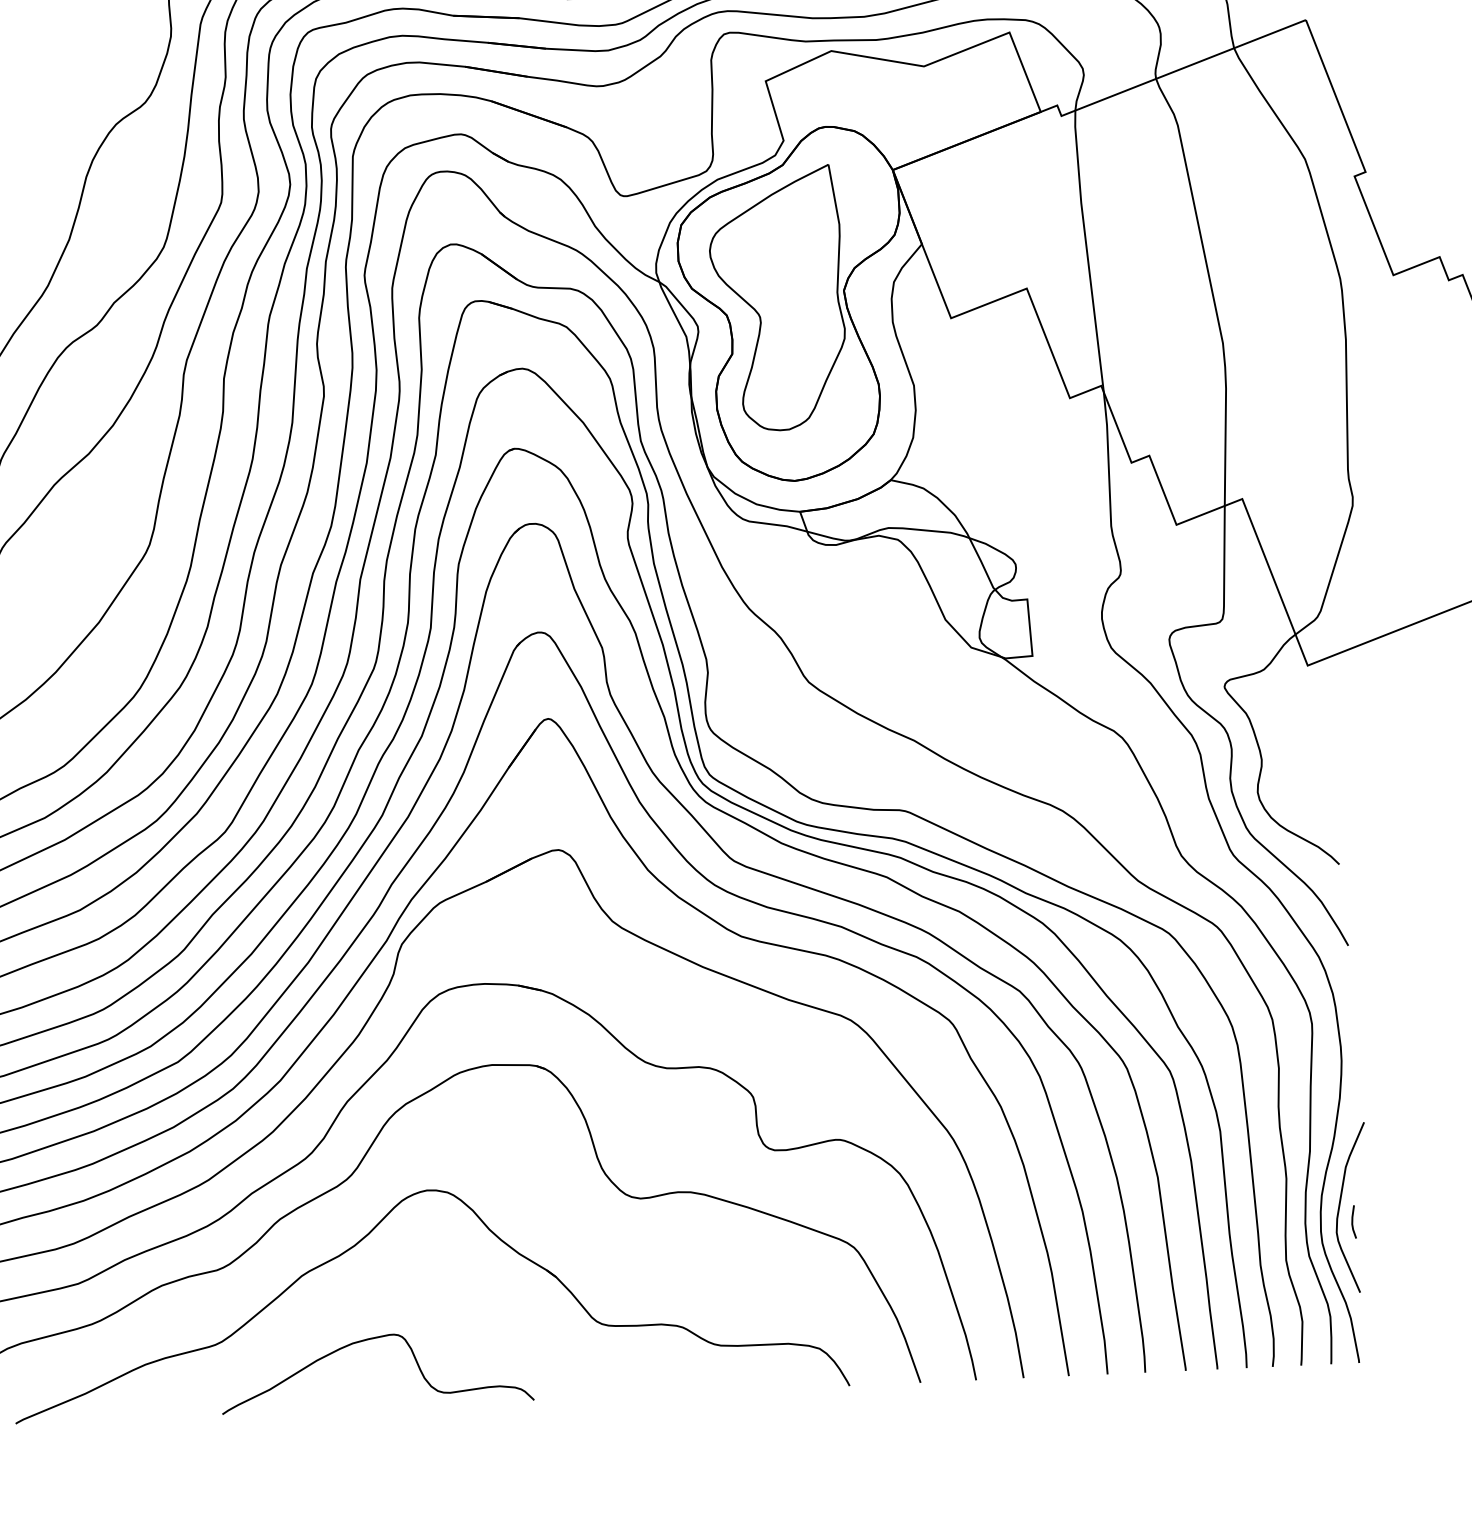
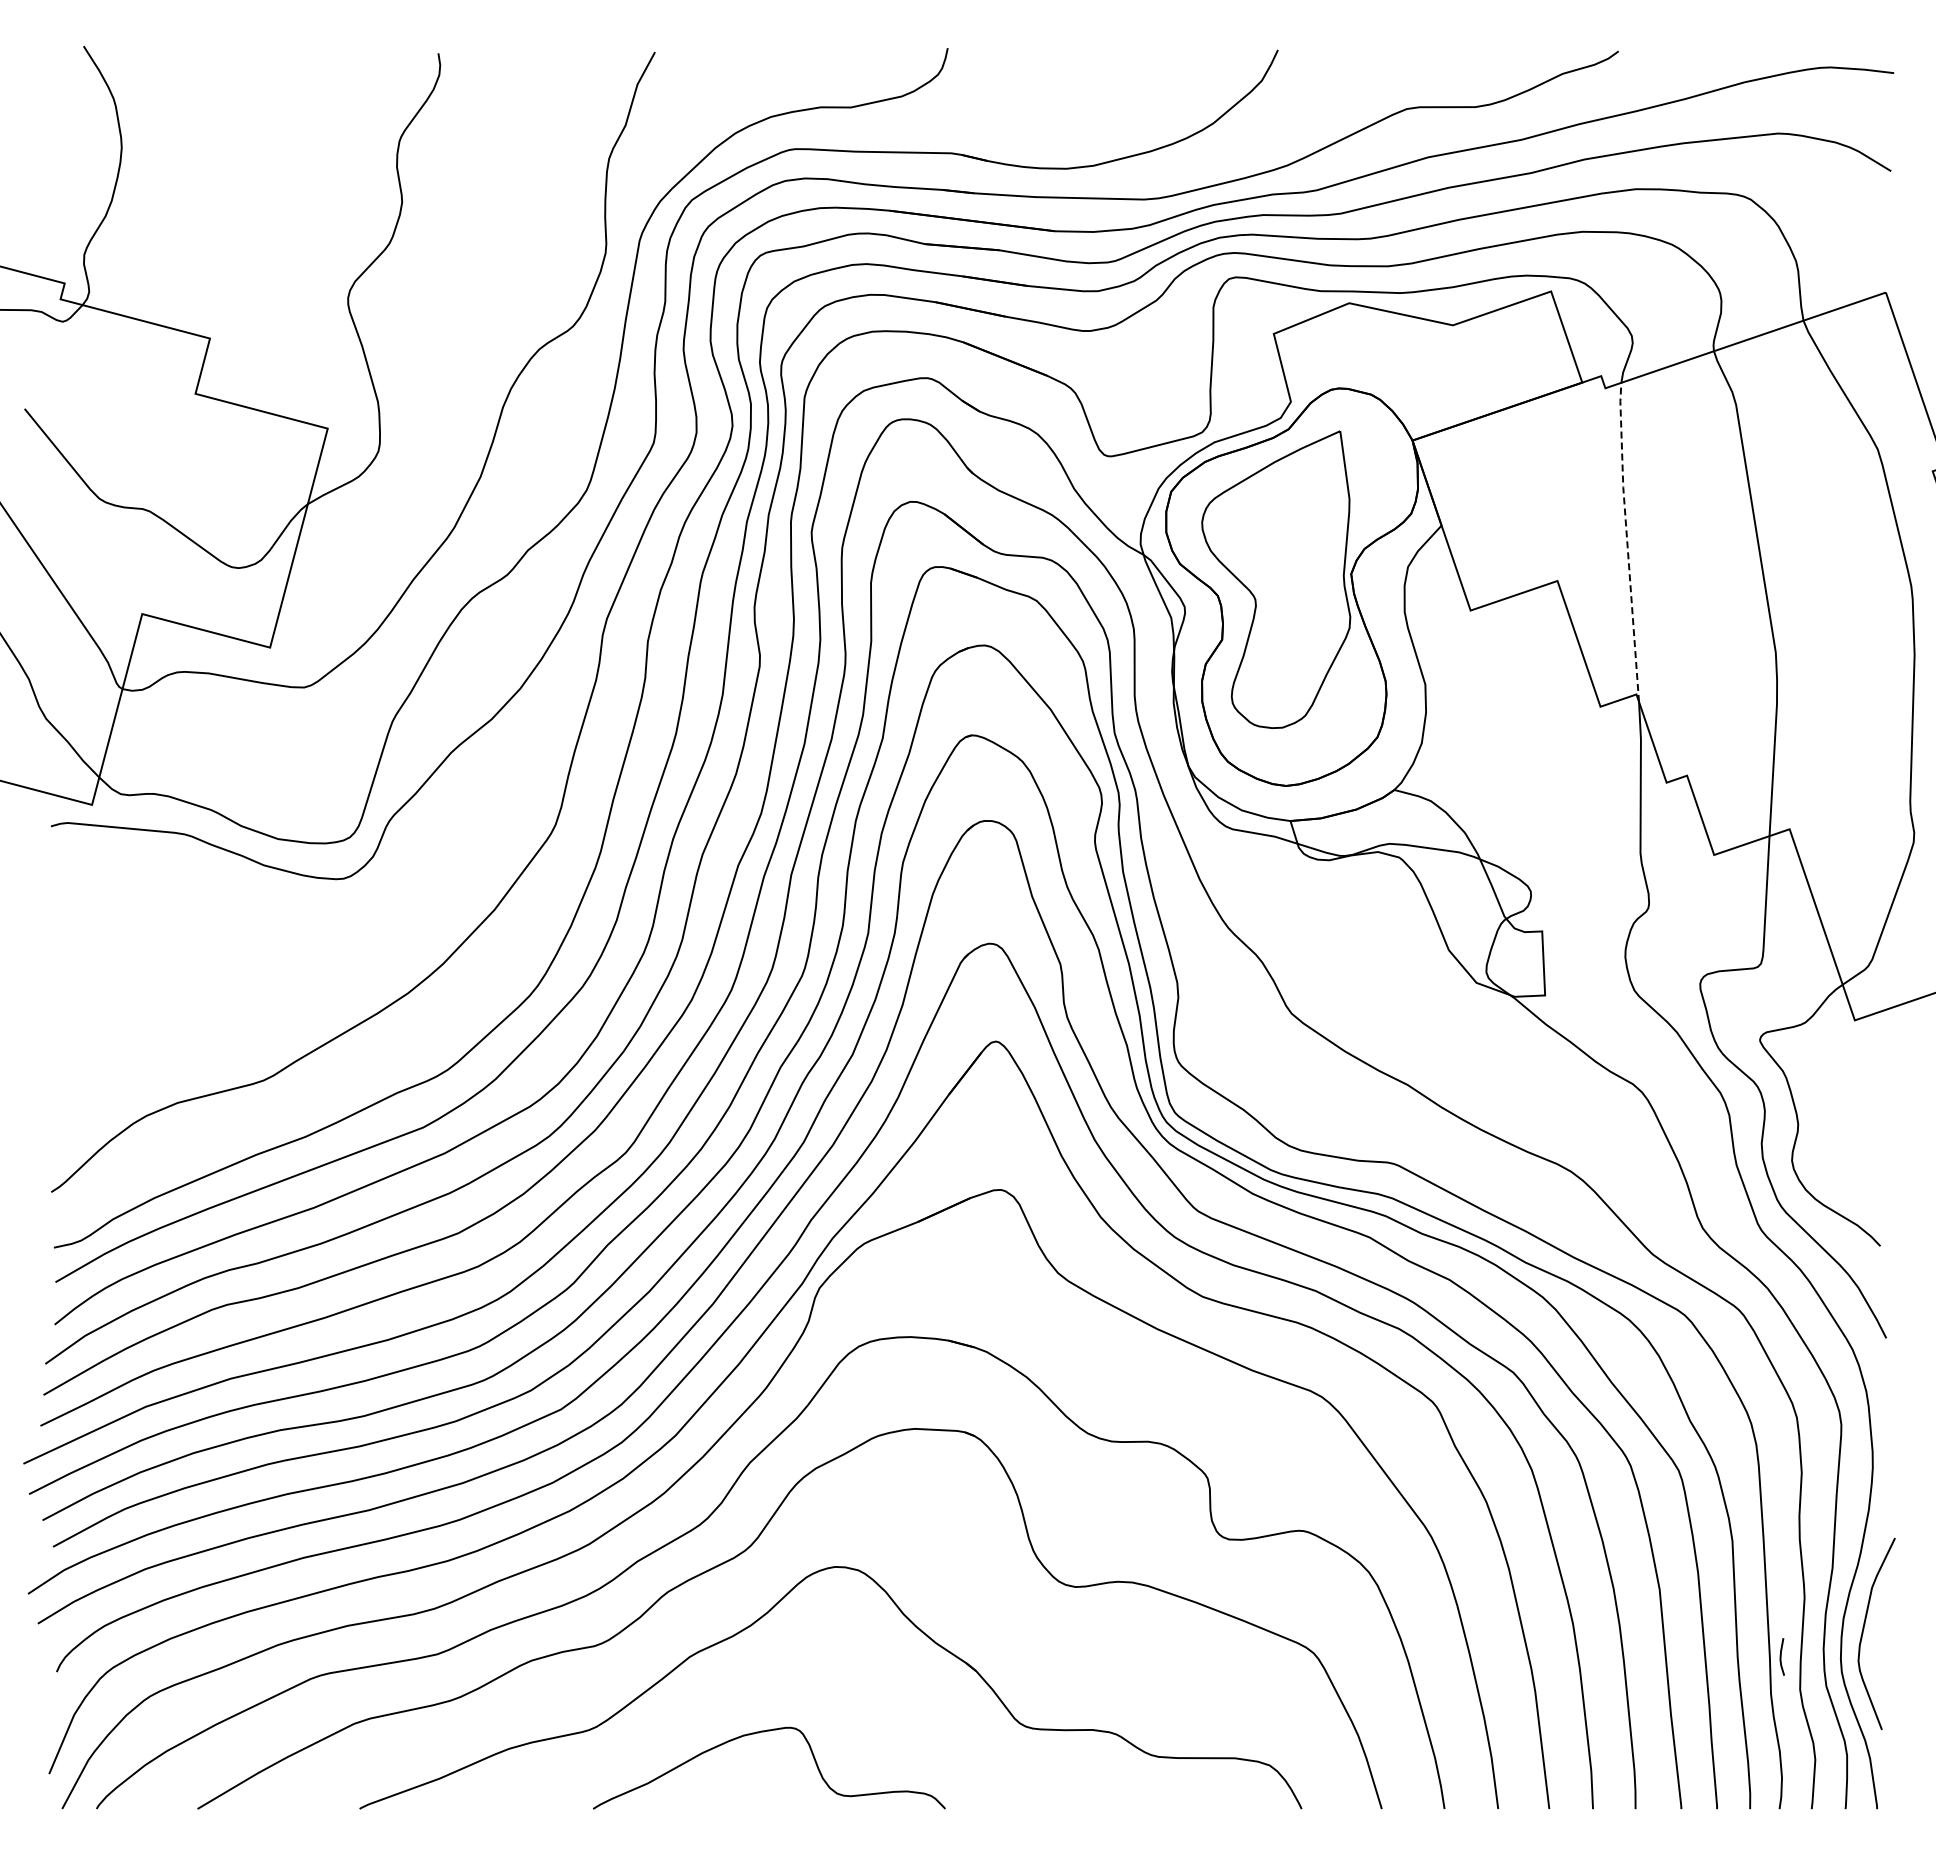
line: (1087, 250) -> (1627, 541), solid -> dashed
line: (1353, 1221) -> (1781, 1656), moved

